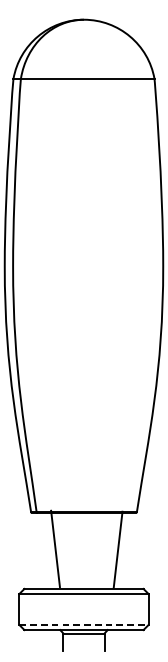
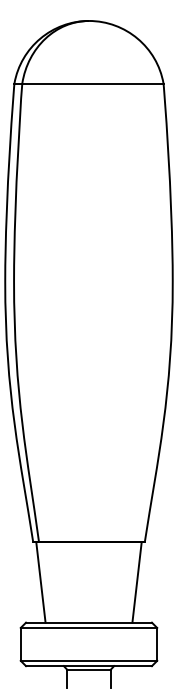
line: (55, 549) -> (40, 582), moved
line: (117, 549) -> (136, 582), moved
line: (84, 624) -> (89, 660), dashed -> solid

